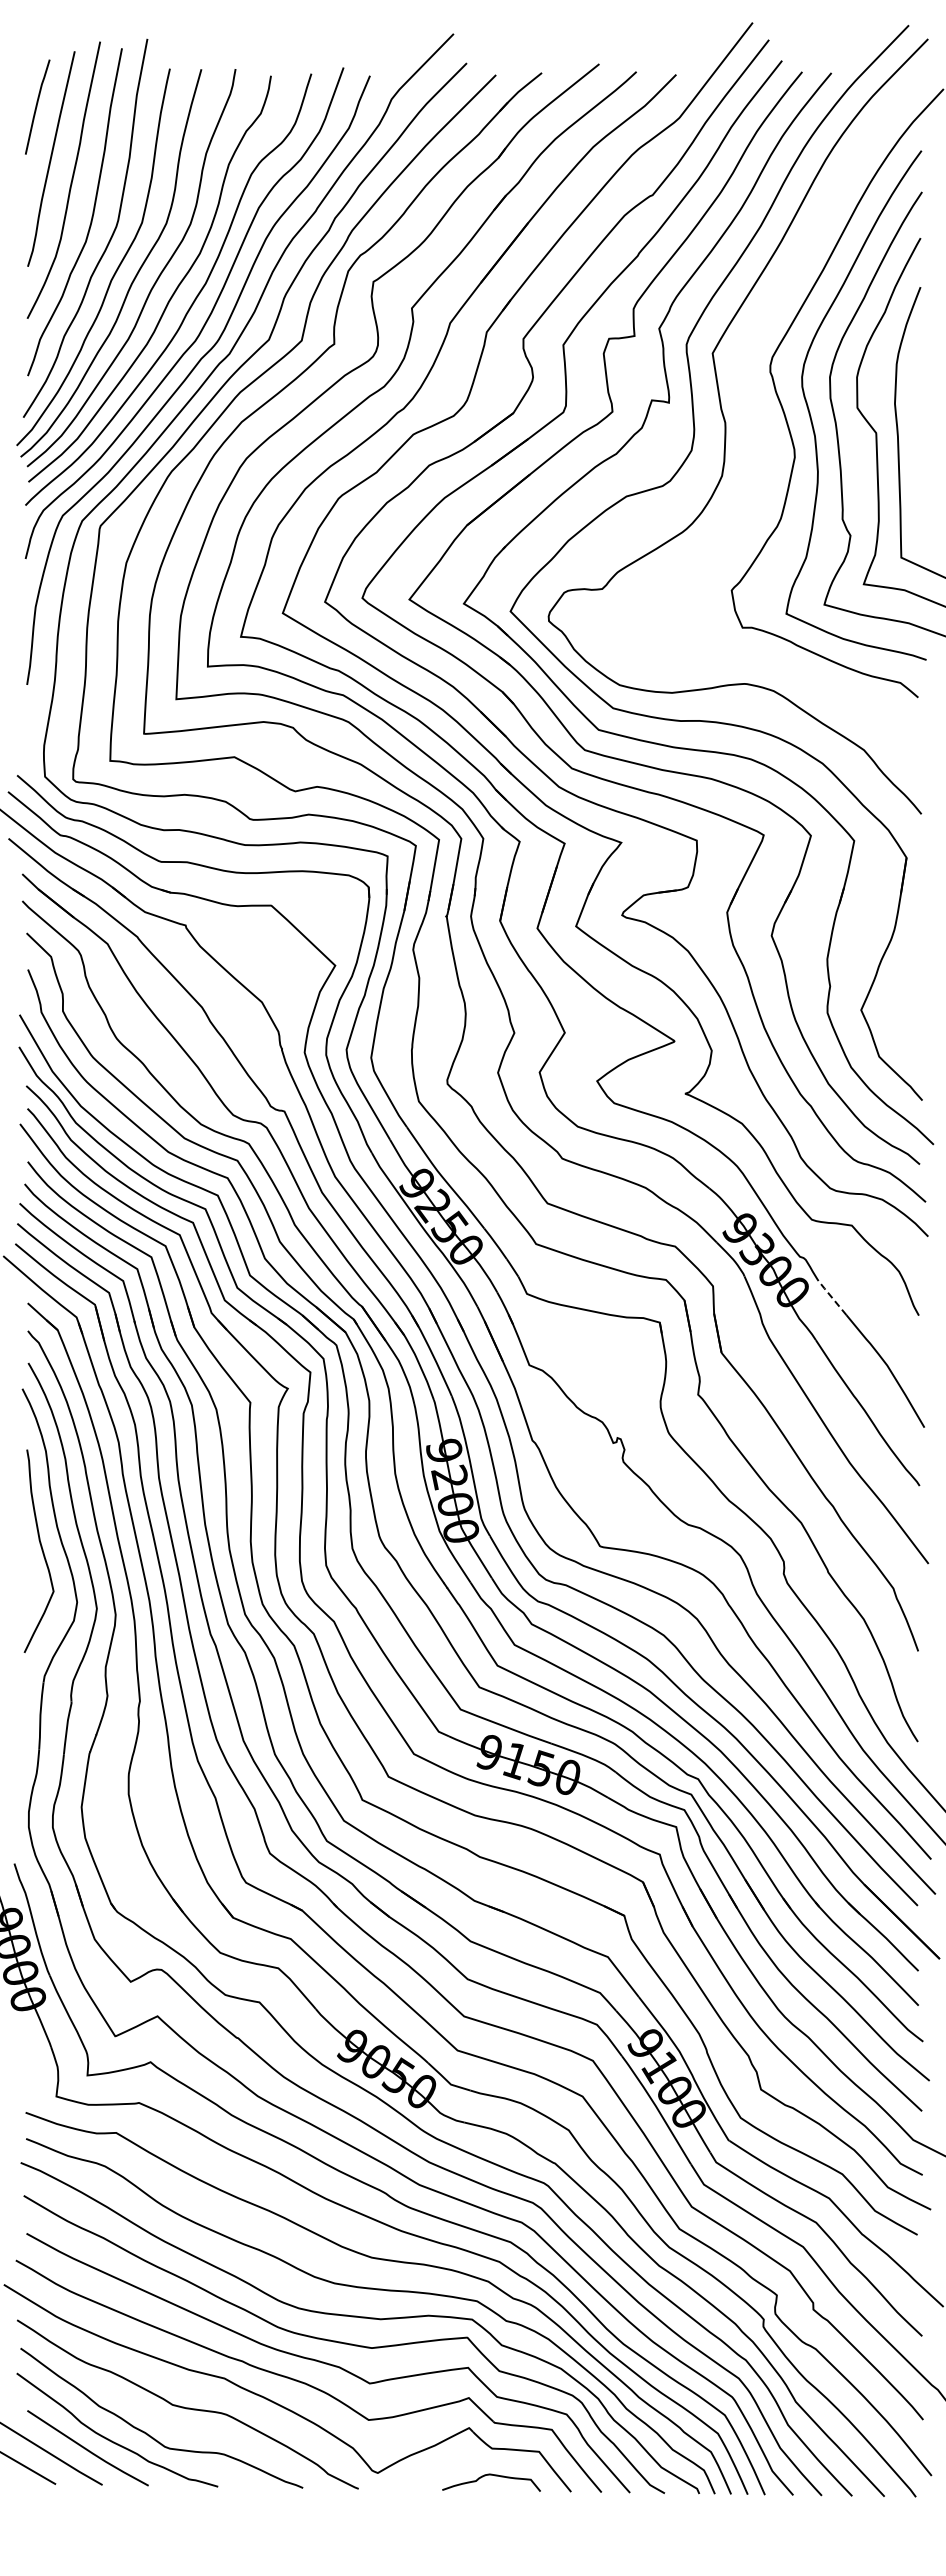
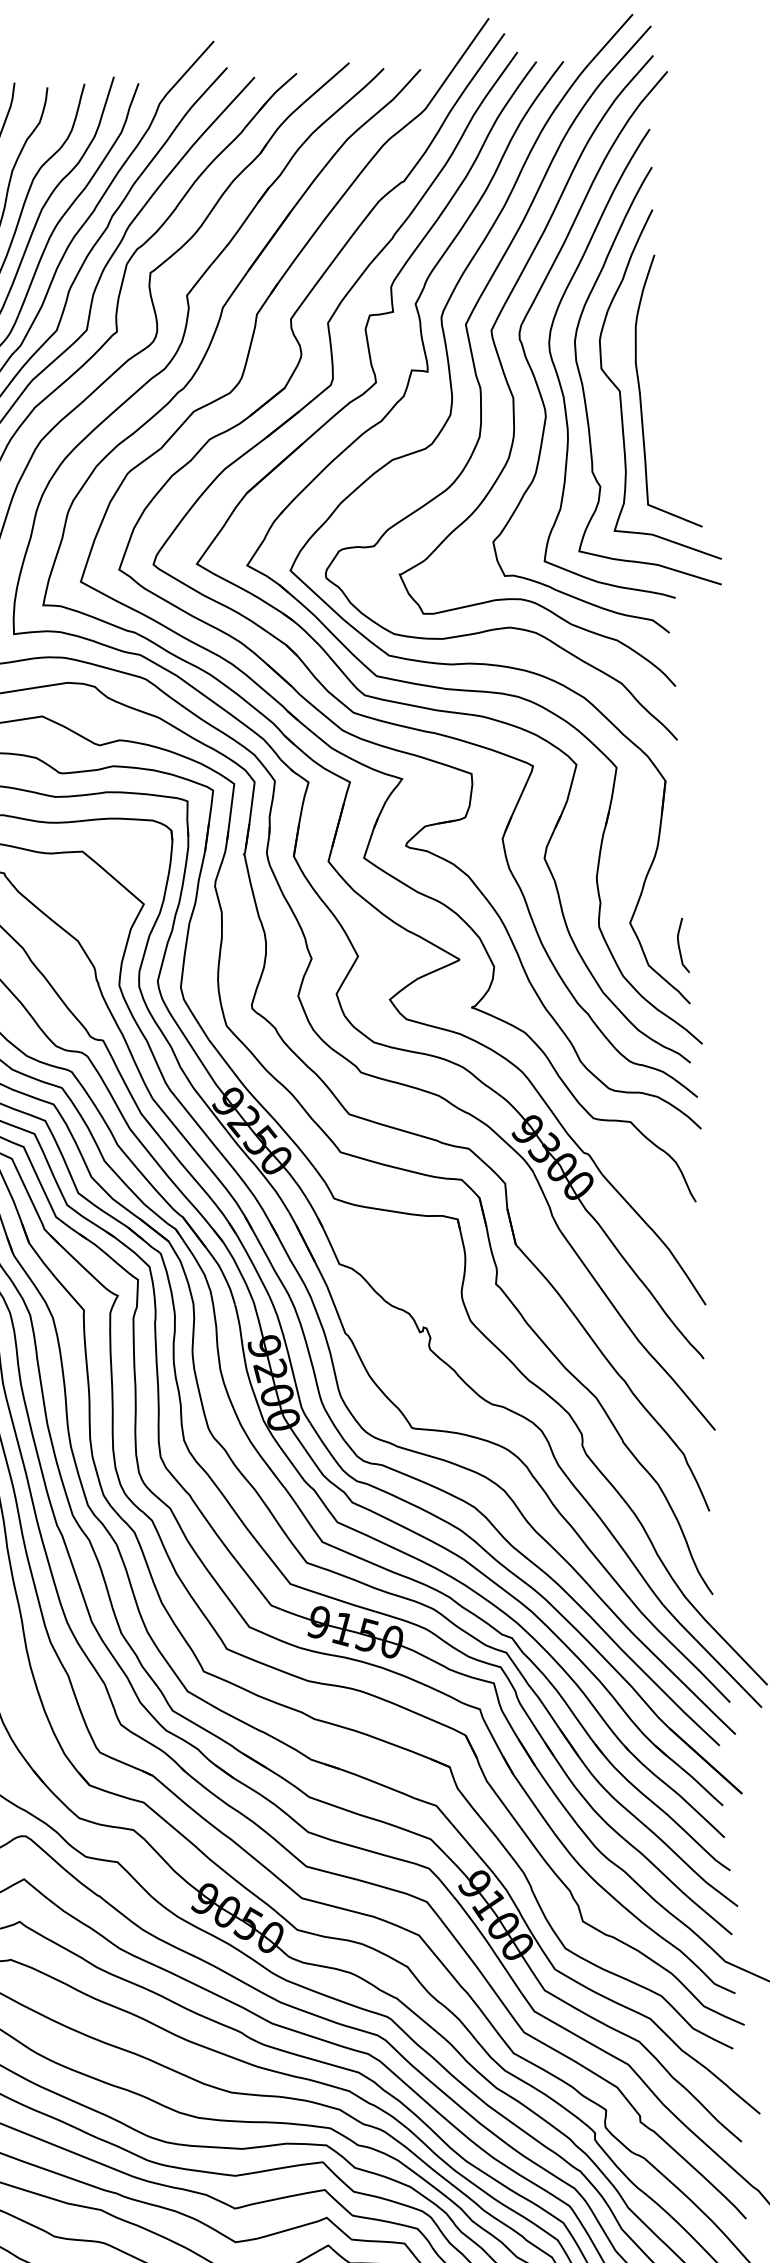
curve: (756, 419) -> (508, 383), added
curve: (913, 1036) -> (679, 945), added
line: (831, 1296) -> (614, 1188), dashed -> solid

